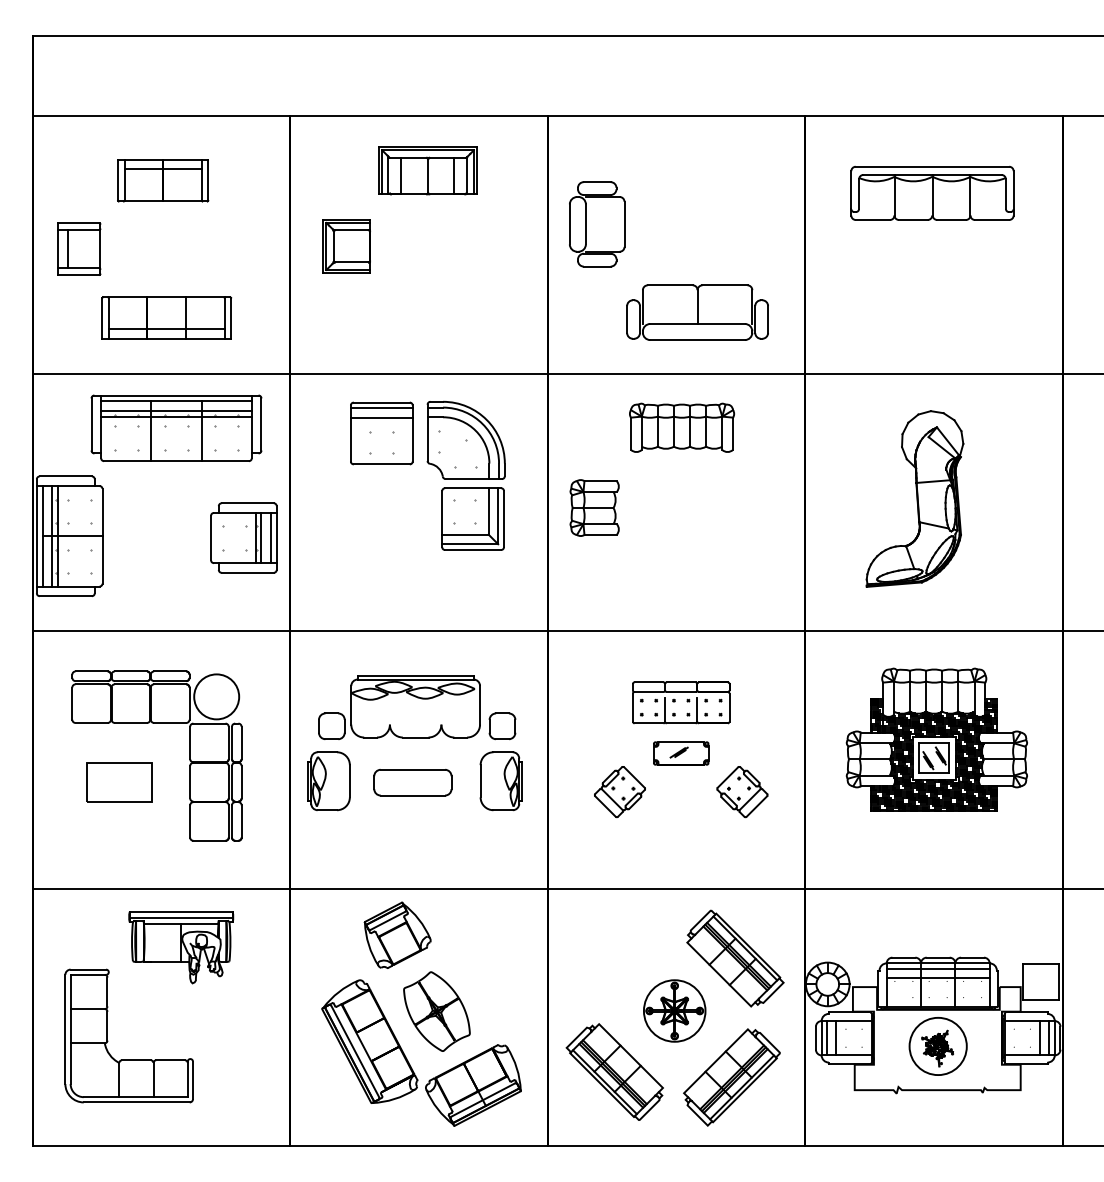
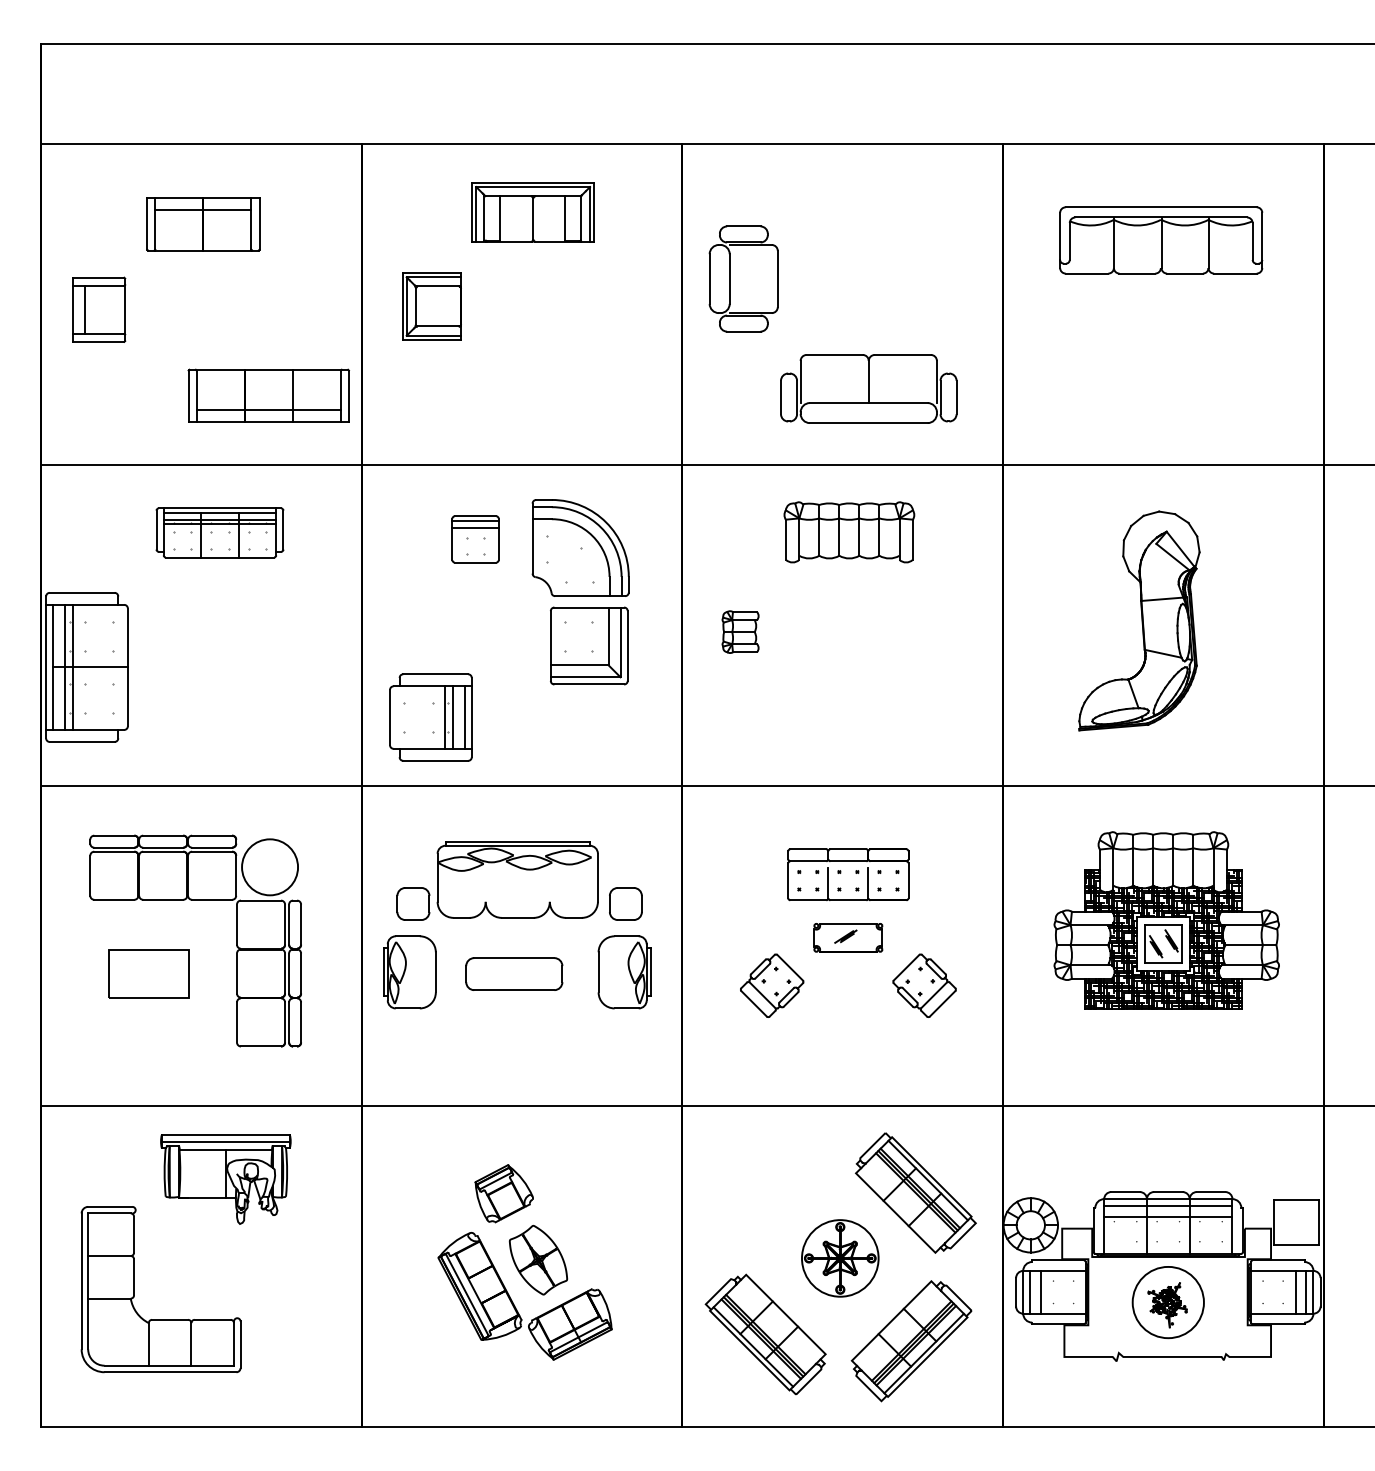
part: (166, 317) -> (268, 395), moved
part: (176, 427) -> (219, 532), size x0.6
part: (381, 433) -> (475, 539), size x0.6
part: (594, 507) -> (740, 631), size x0.6
part: (243, 537) -> (430, 717), moved
part: (421, 1014) -> (524, 1262), size x0.7

